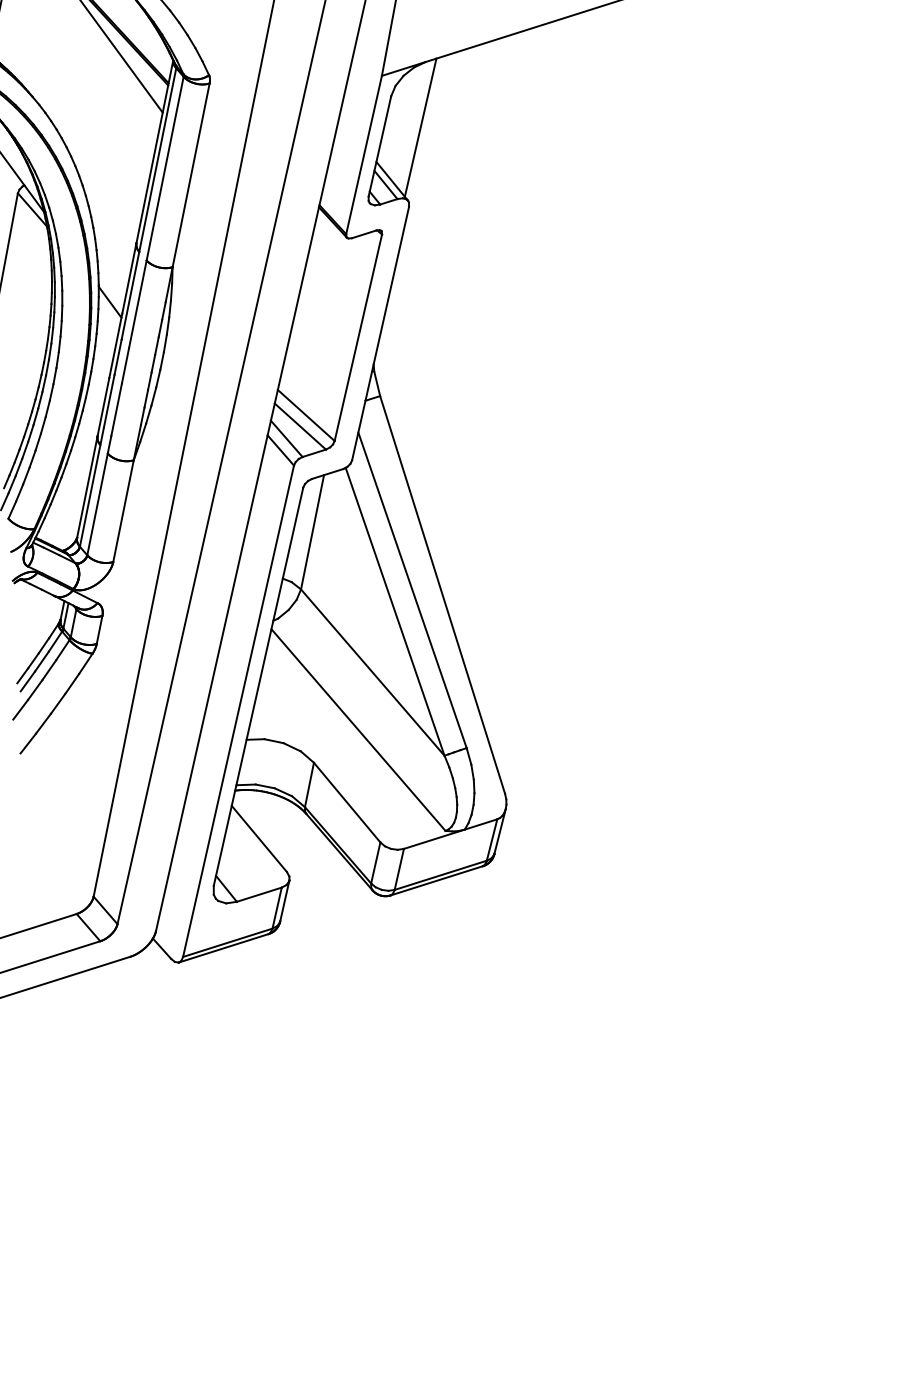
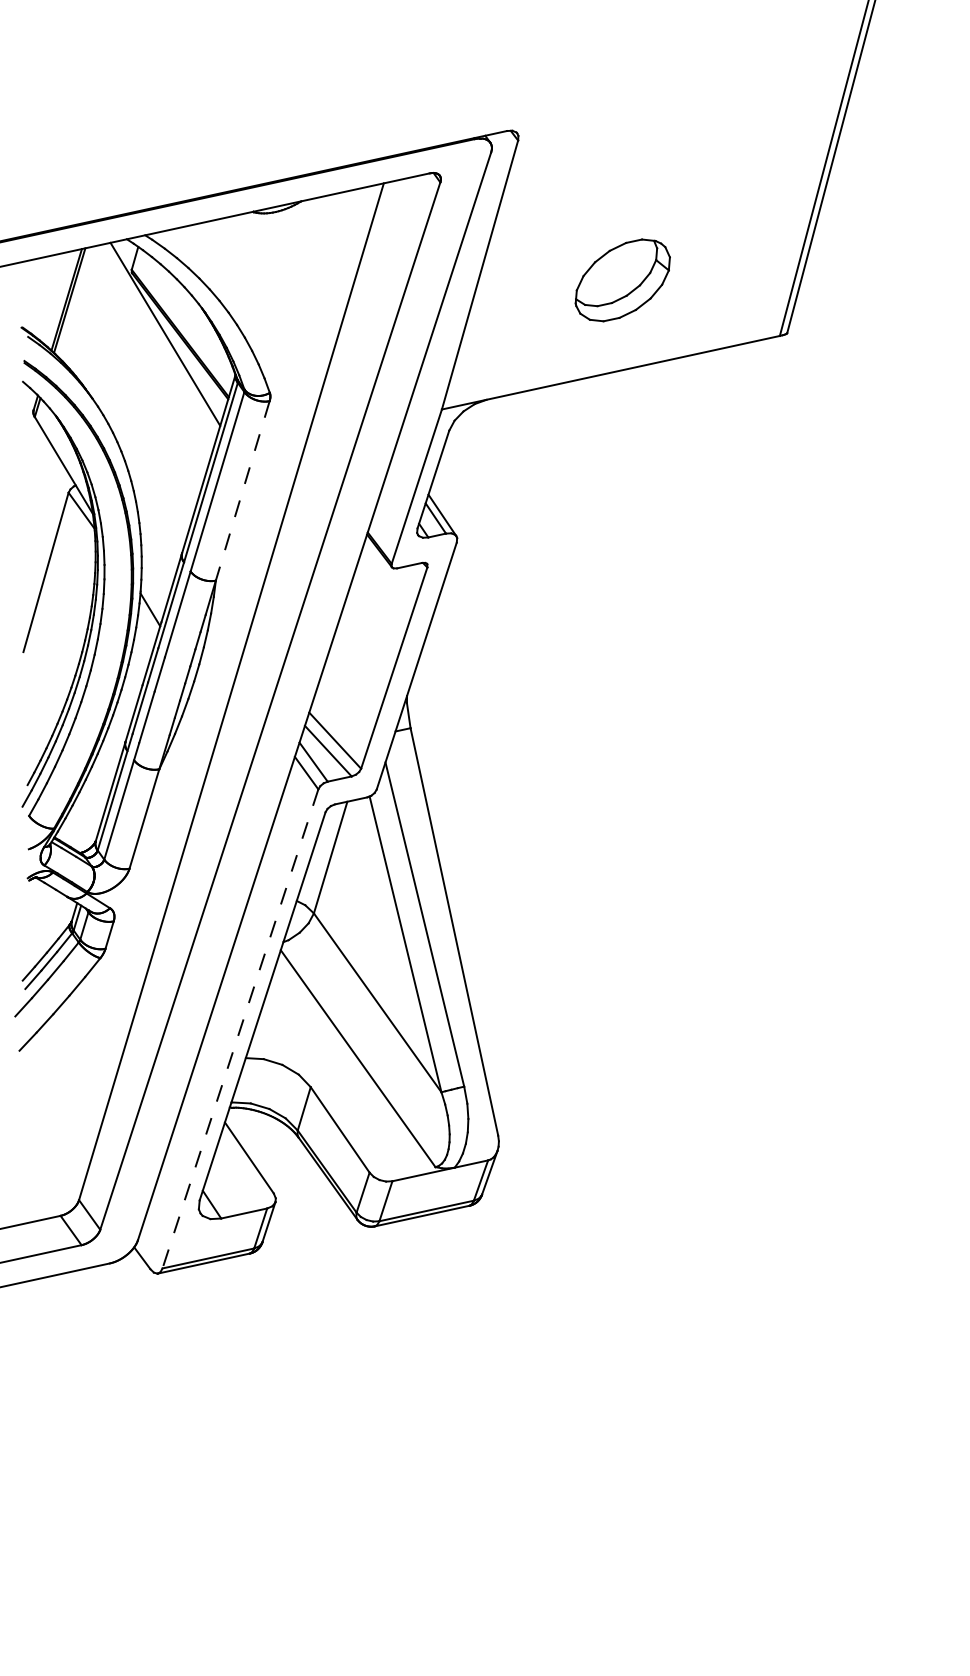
line: (420, 127) -> (475, 464), removed
line: (190, 174) -> (242, 490), solid -> dashed
line: (238, 710) -> (240, 1028), solid -> dashed

